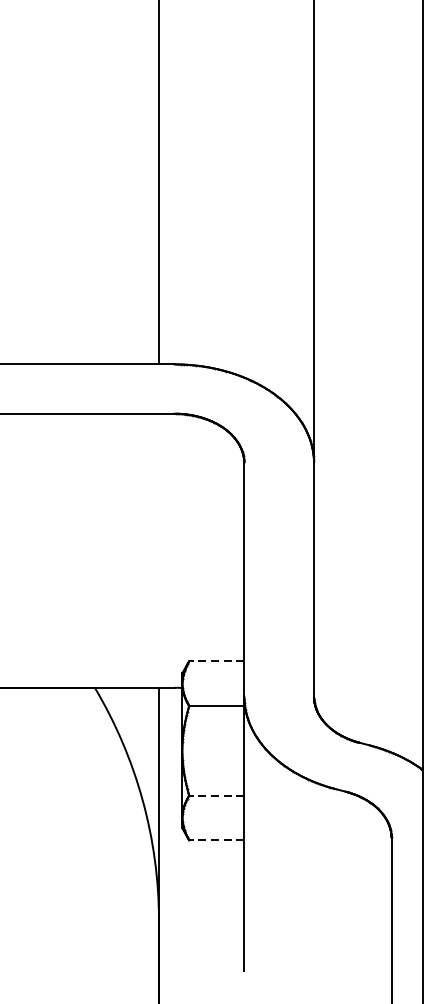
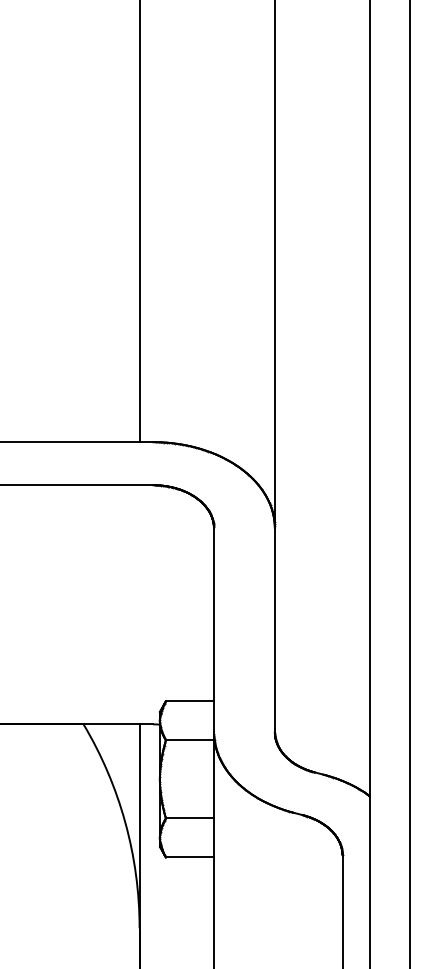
line: (216, 661) -> (189, 701), dashed -> solid
line: (216, 795) -> (189, 818), dashed -> solid
line: (216, 840) -> (189, 857), dashed -> solid

